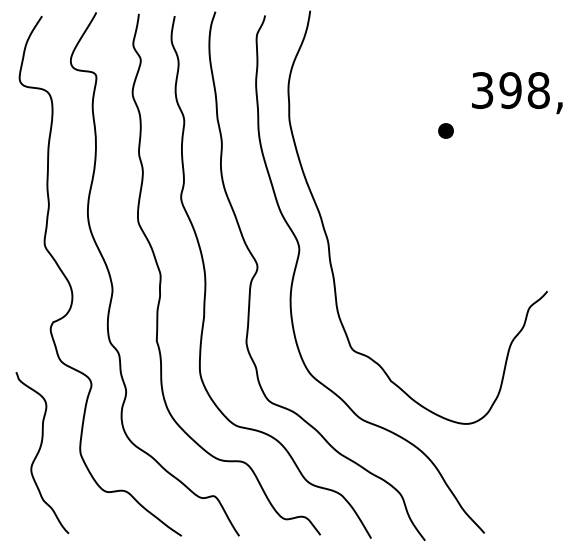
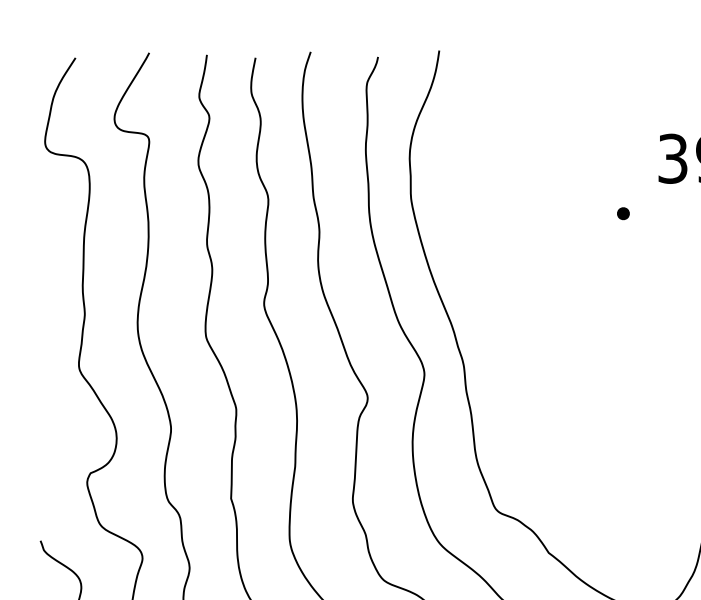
part: (445, 130) -> (622, 213), size x0.6

